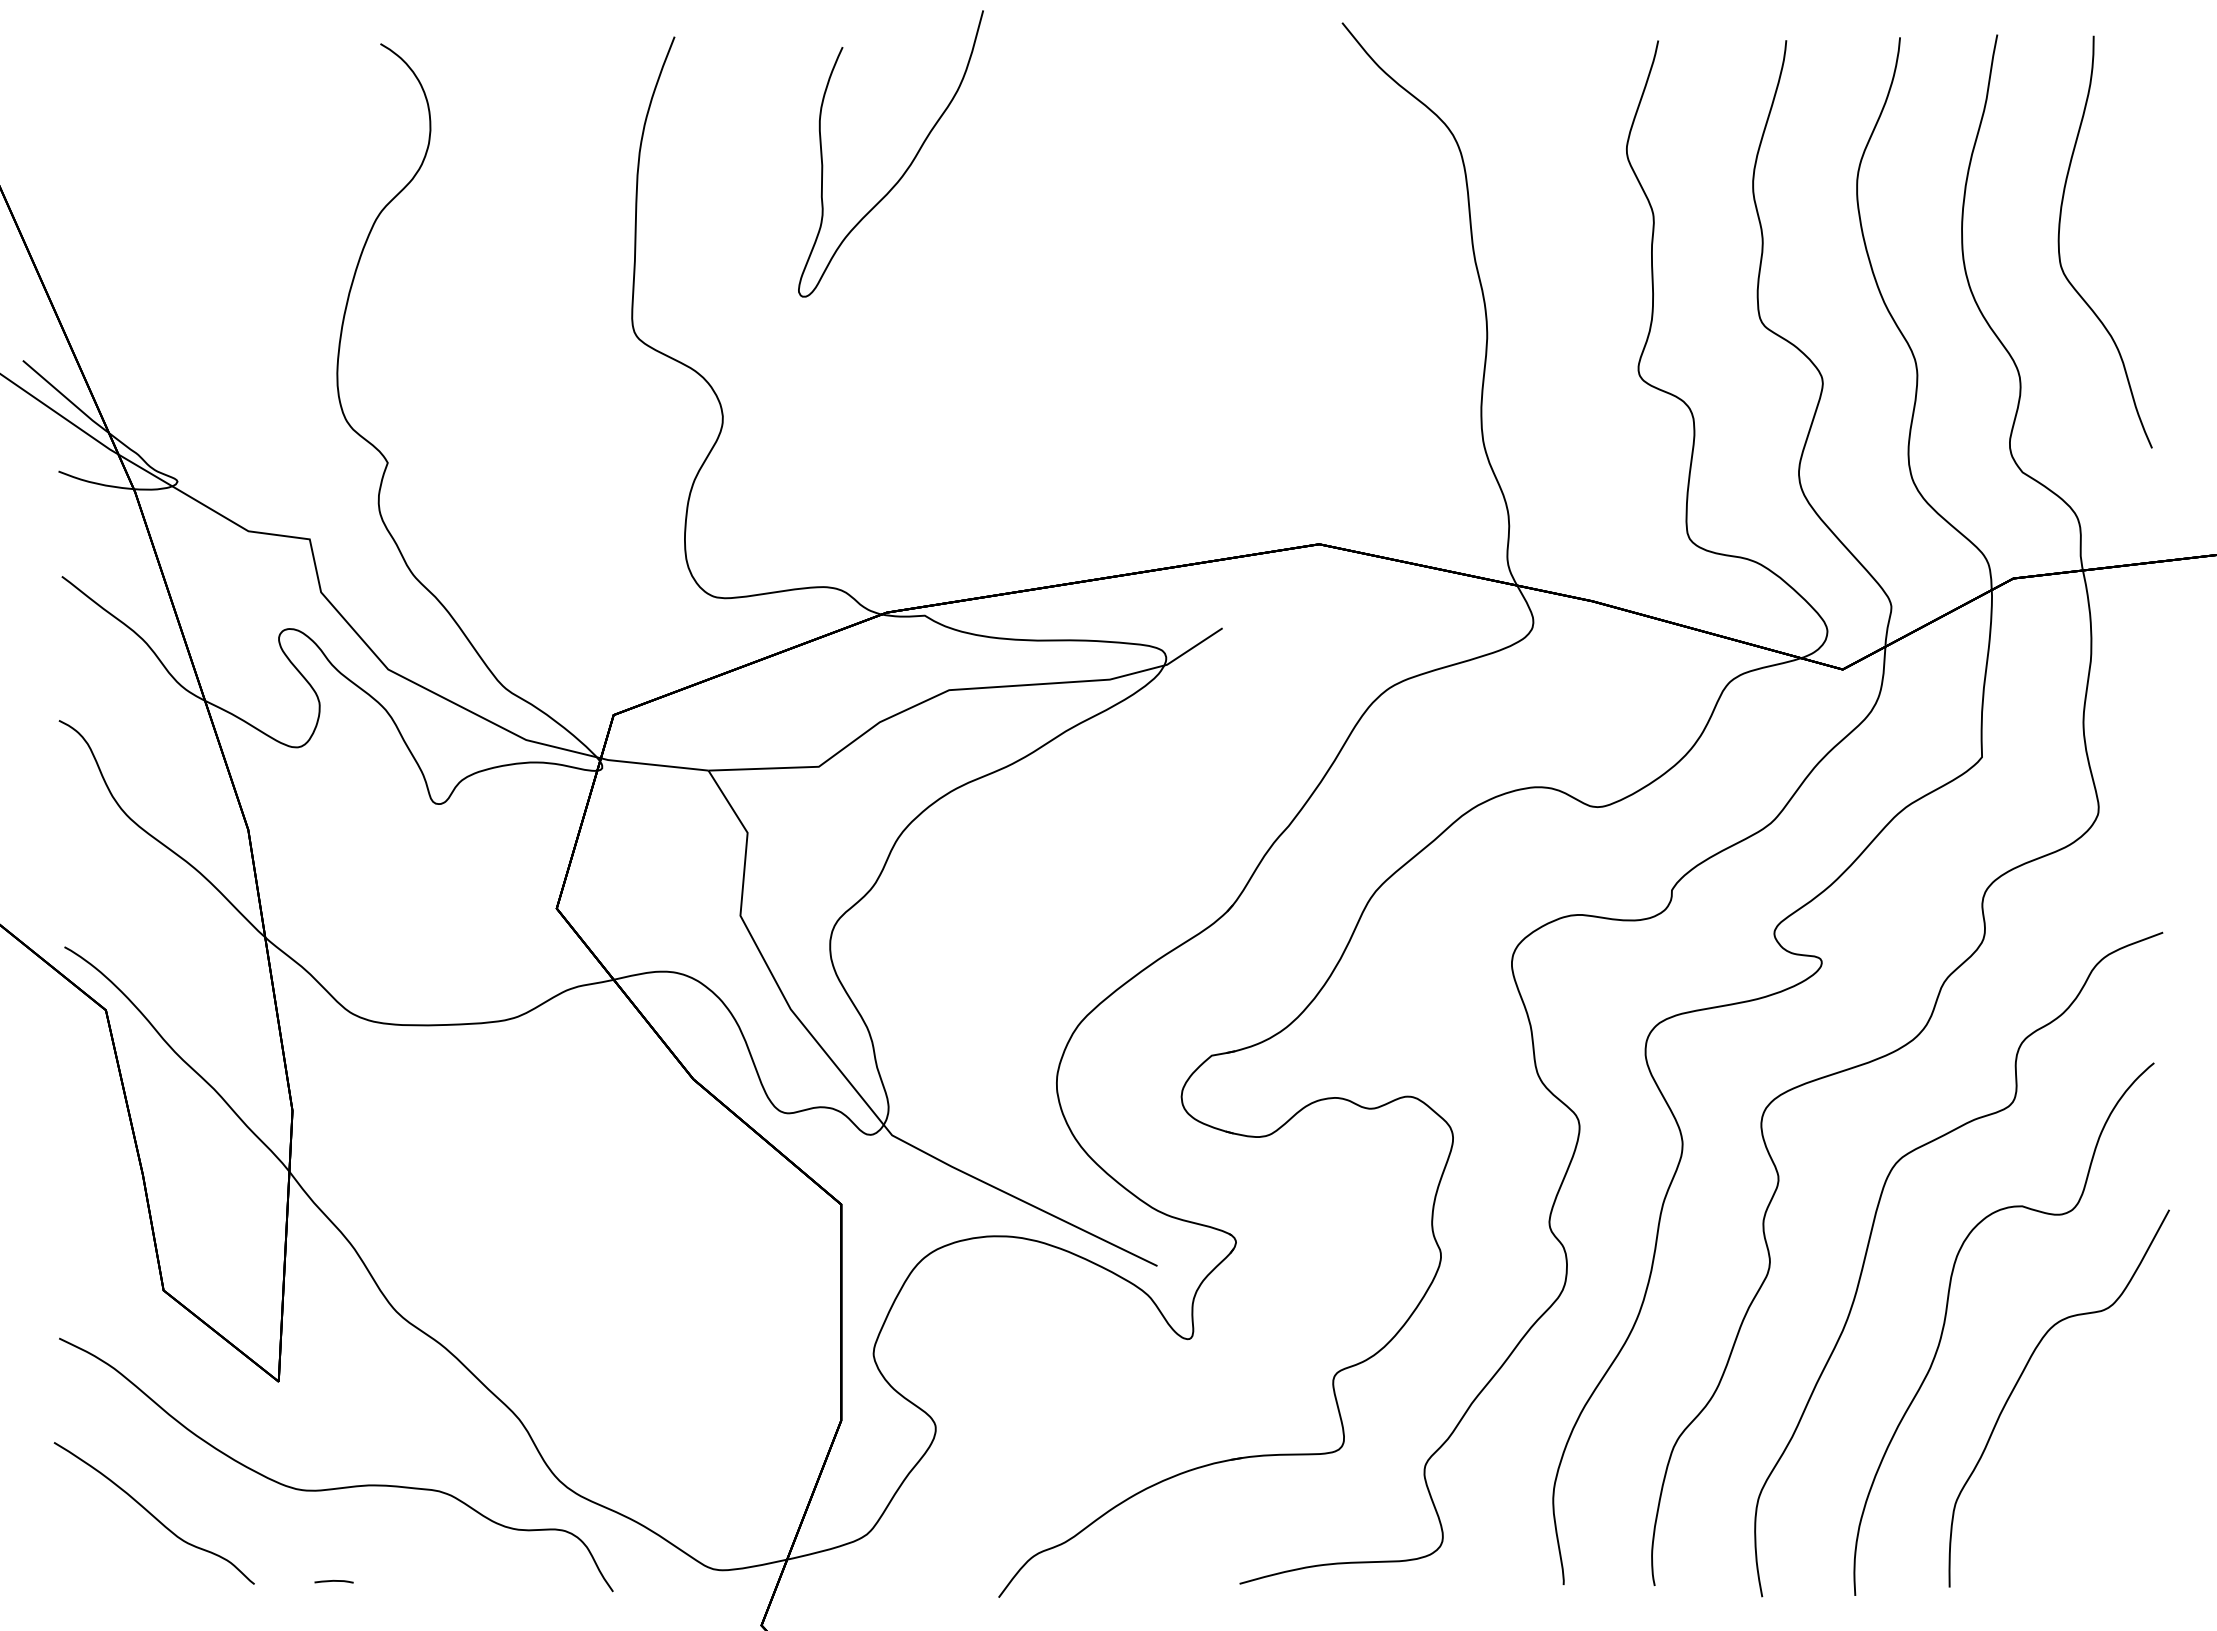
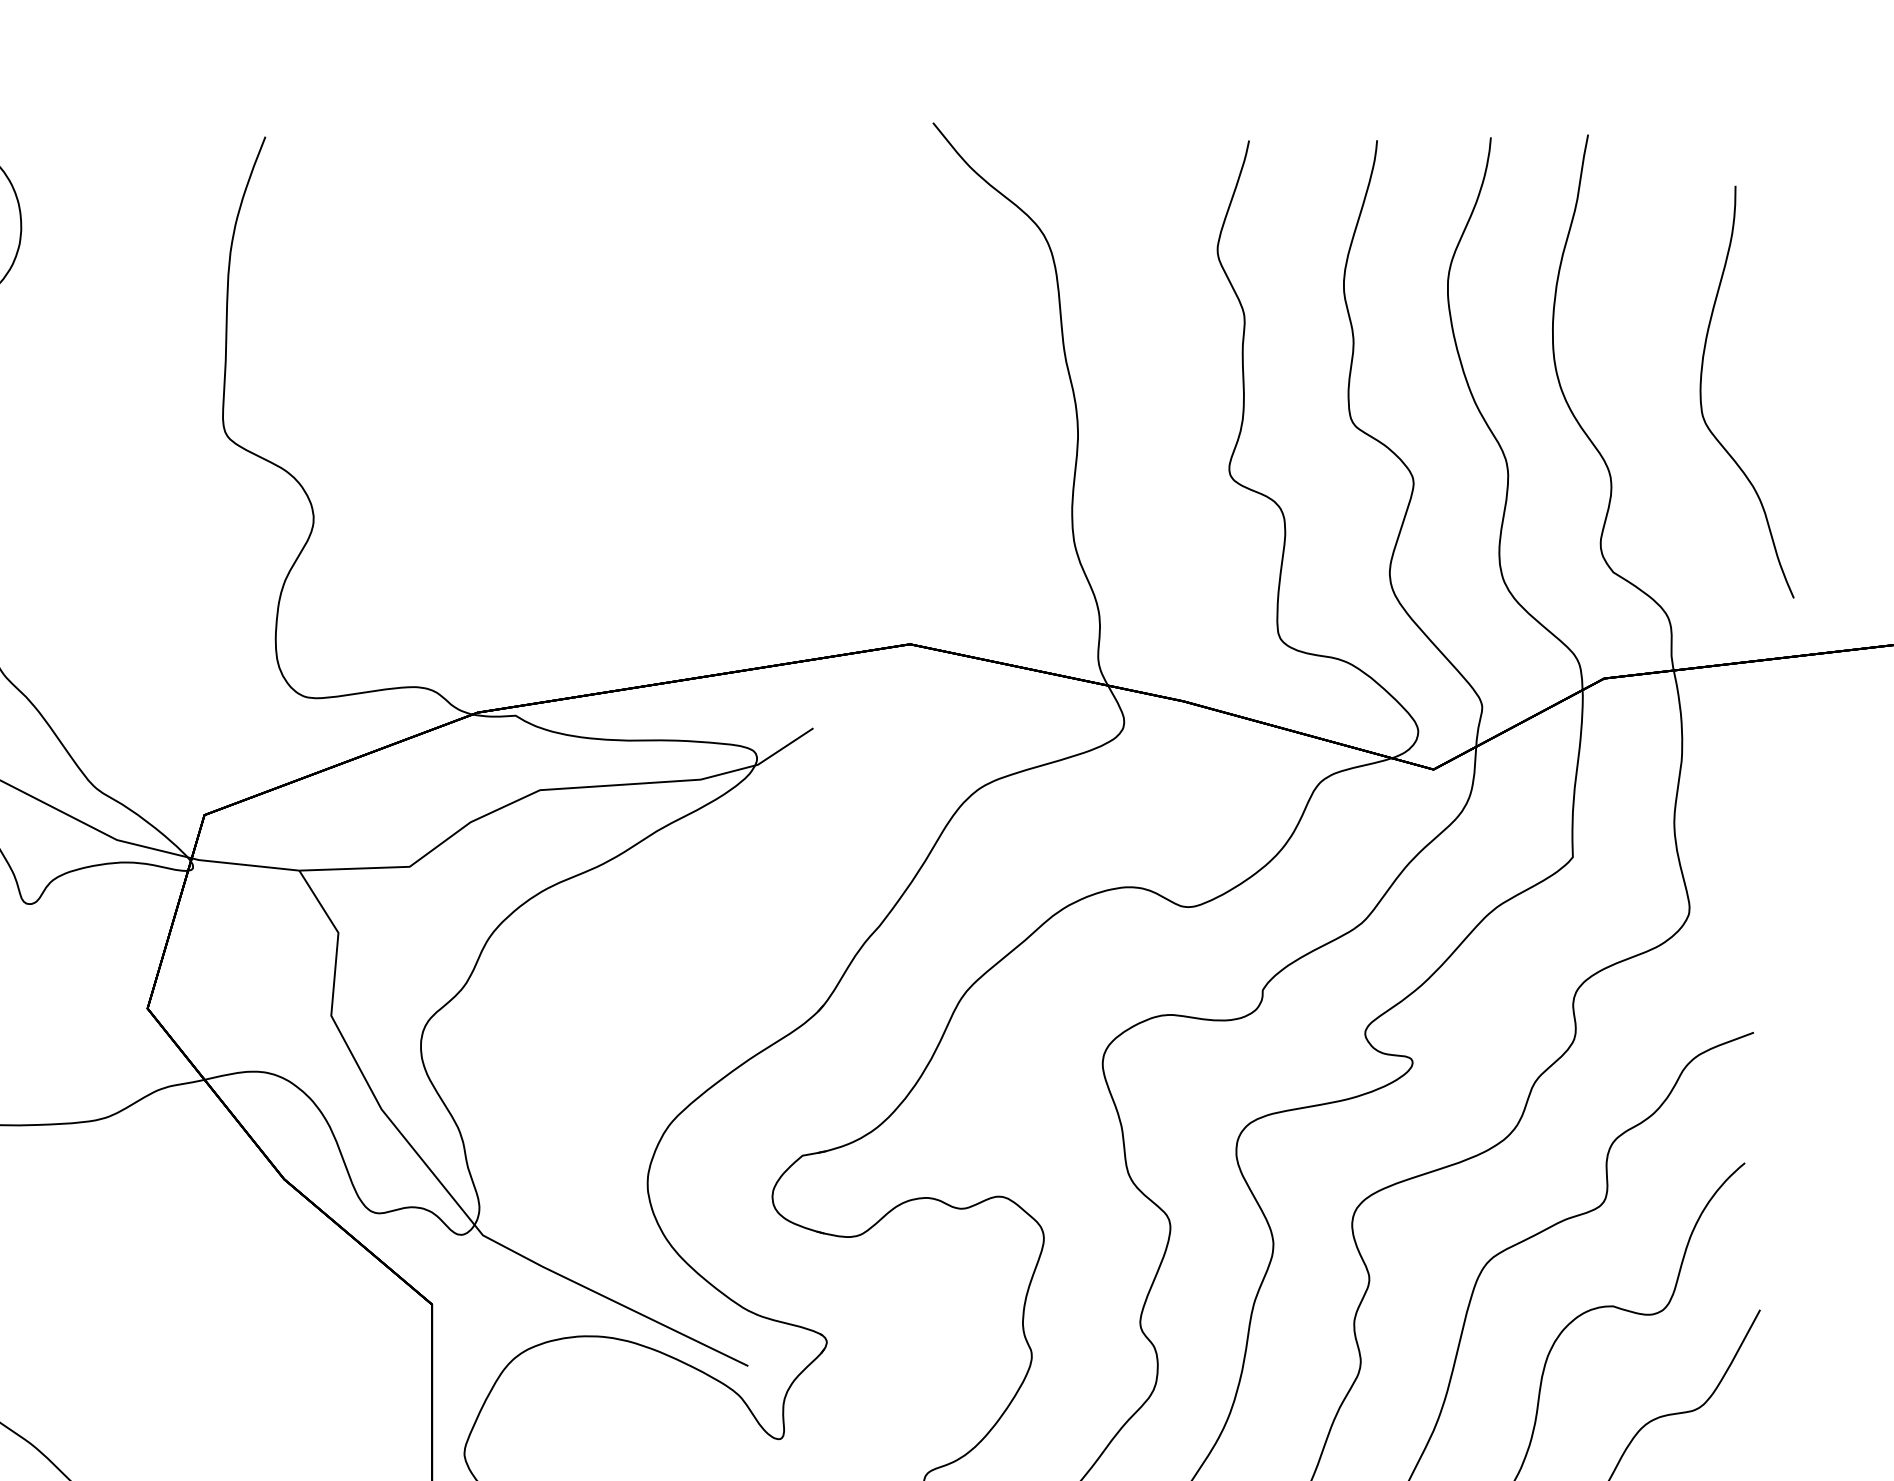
curve: (906, 168) -> (497, 268), removed
curve: (2059, 241) -> (1701, 391), moved

